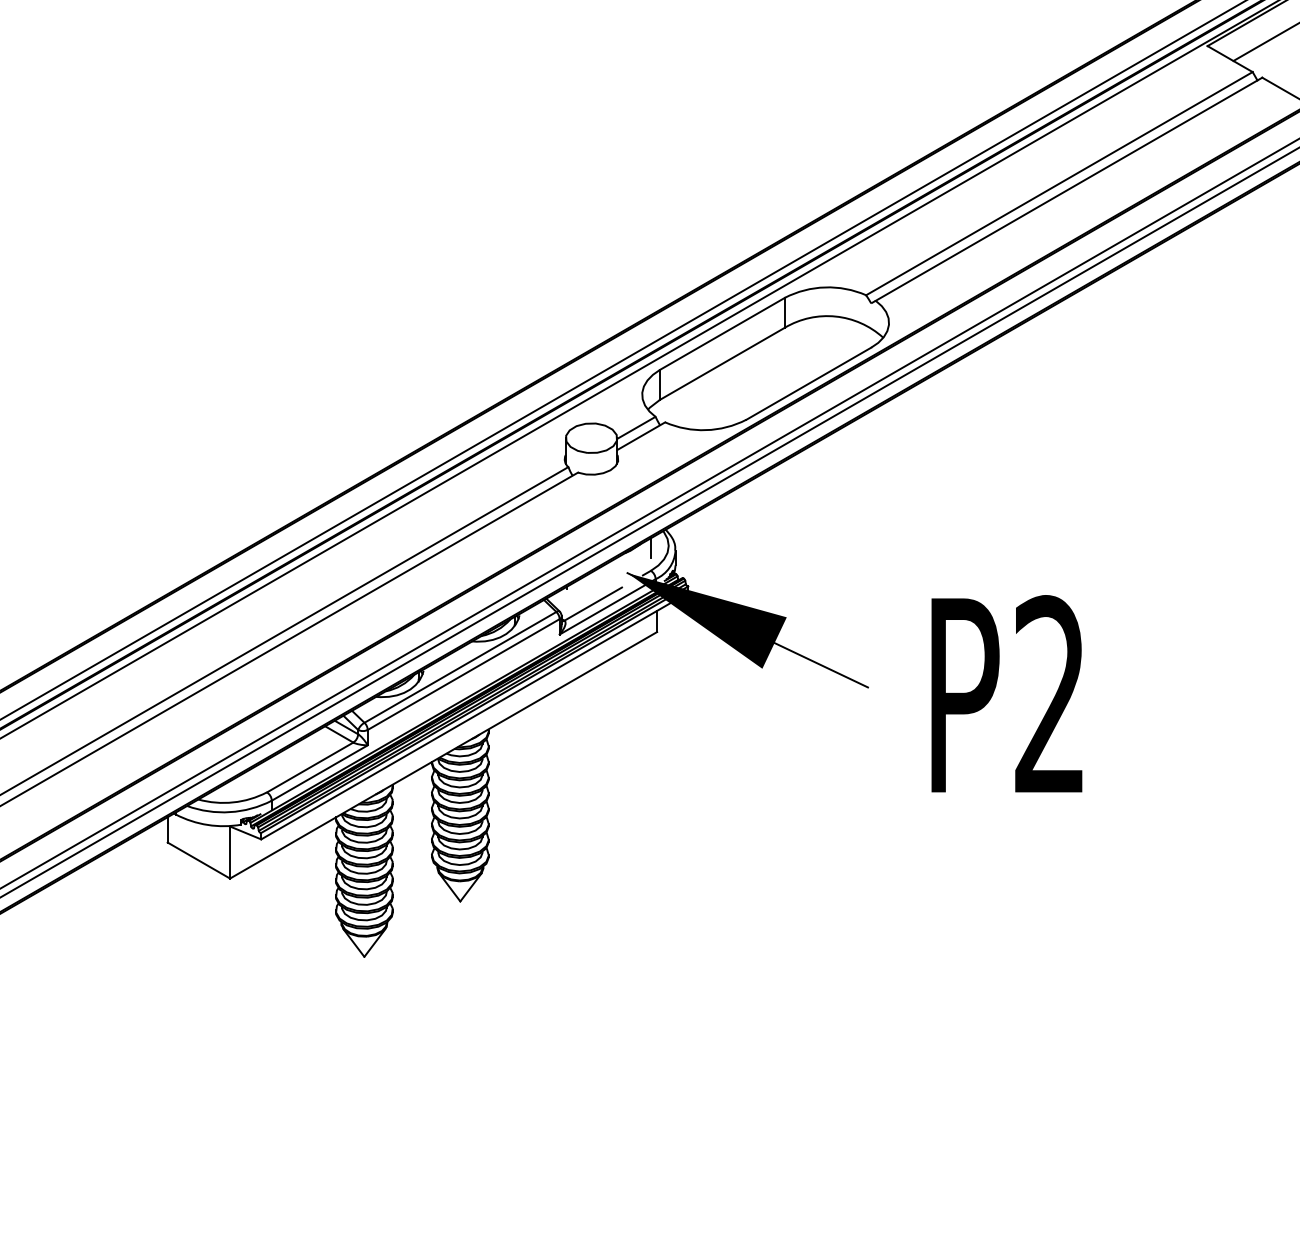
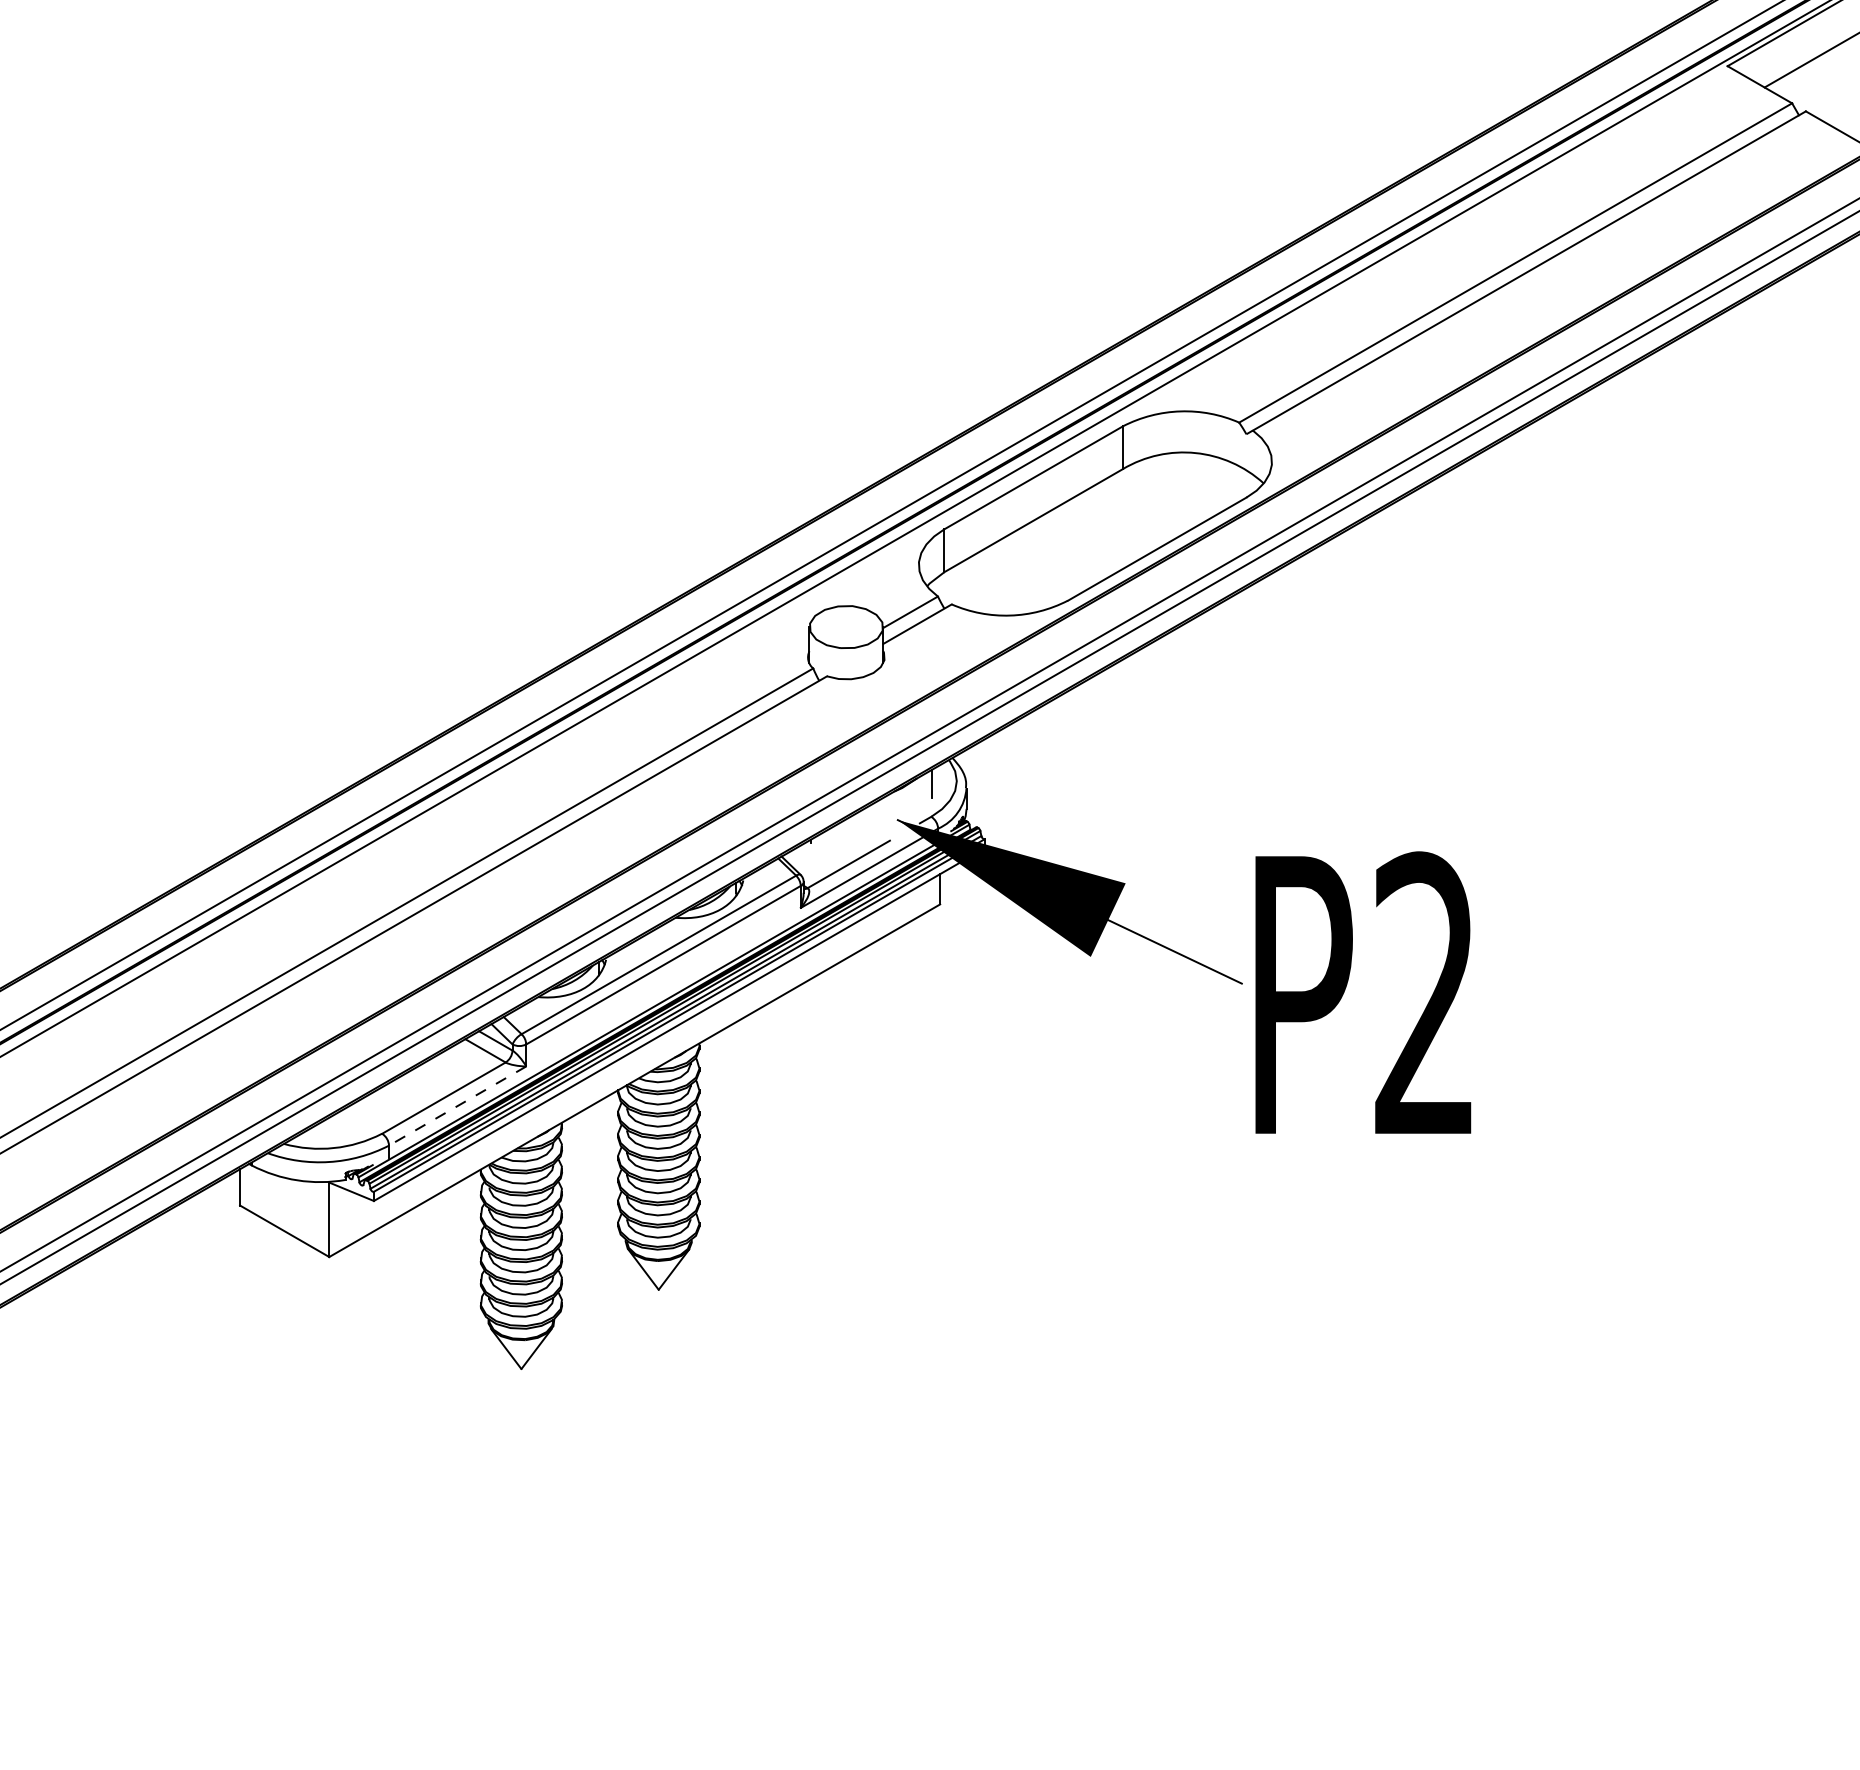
text: (1006, 693) -> (1362, 992), moved
line: (319, 773) -> (457, 1106), solid -> dashed

